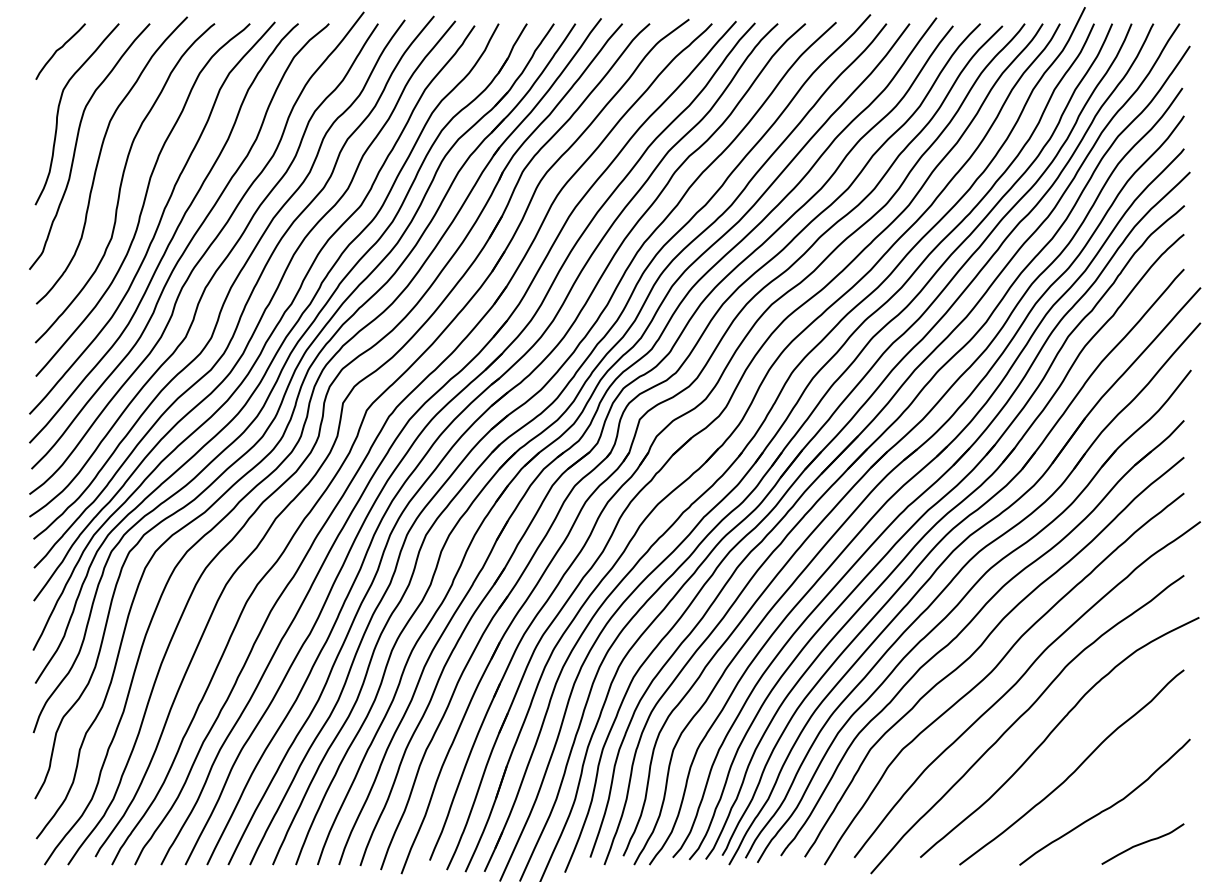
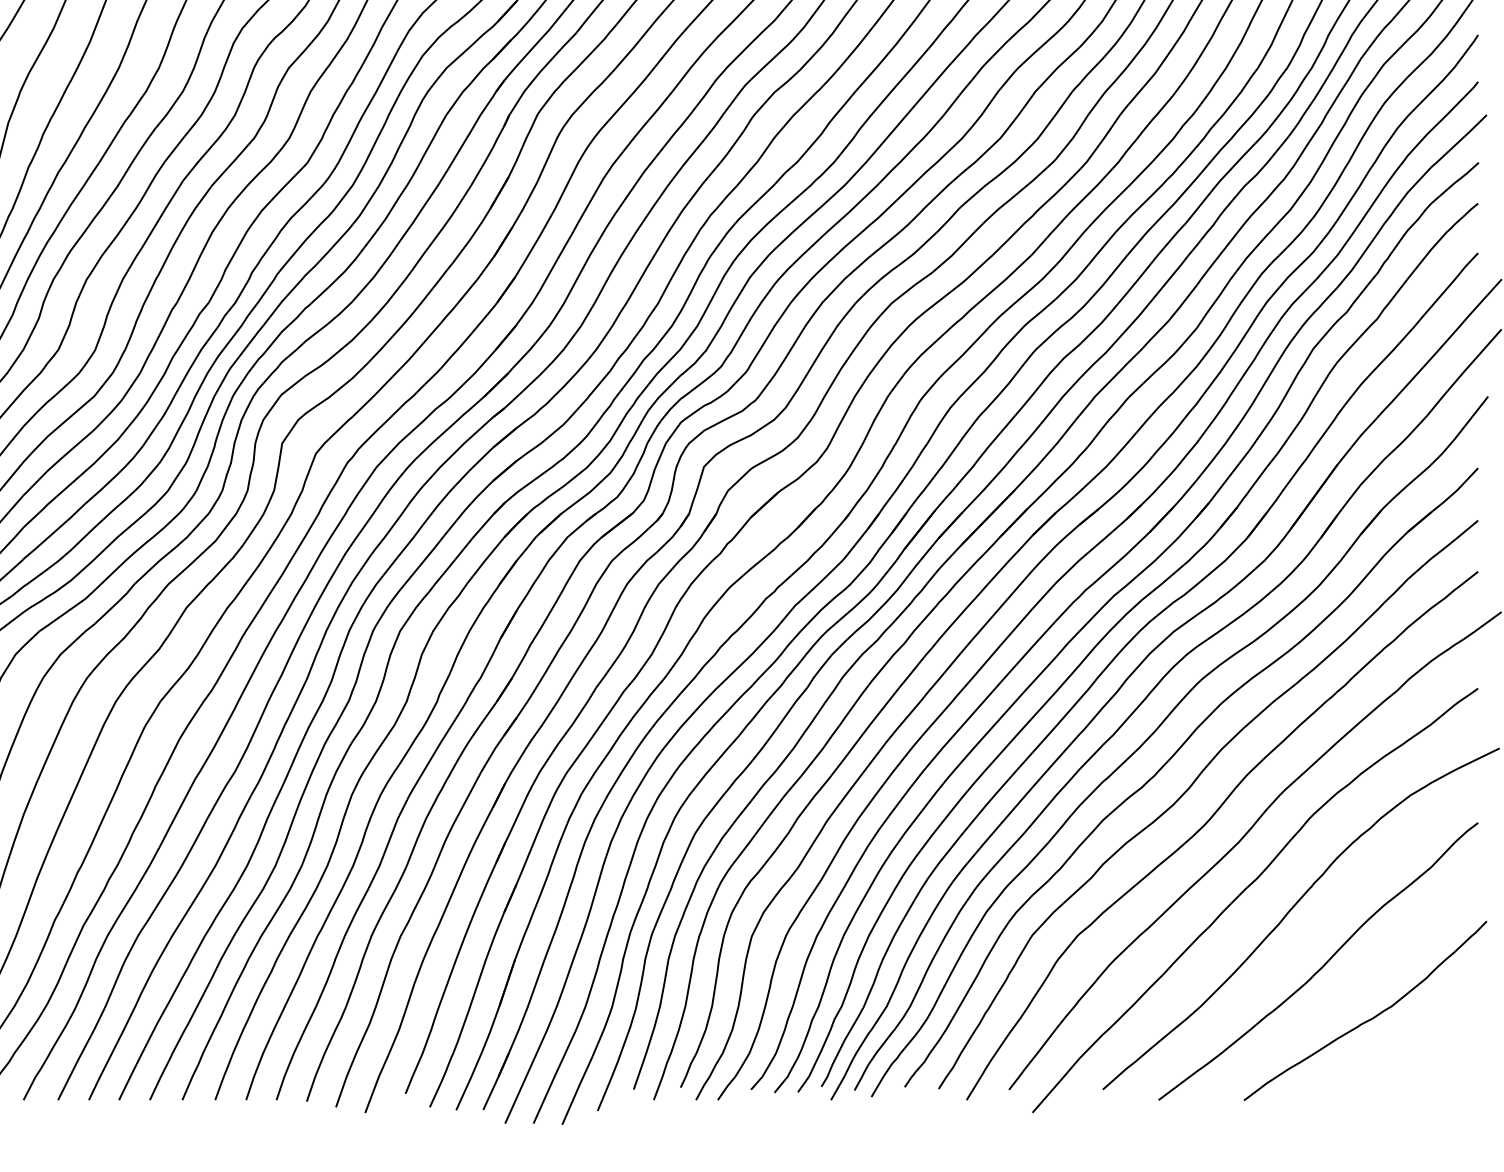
curve: (1142, 843) -> (1418, 1069), removed

